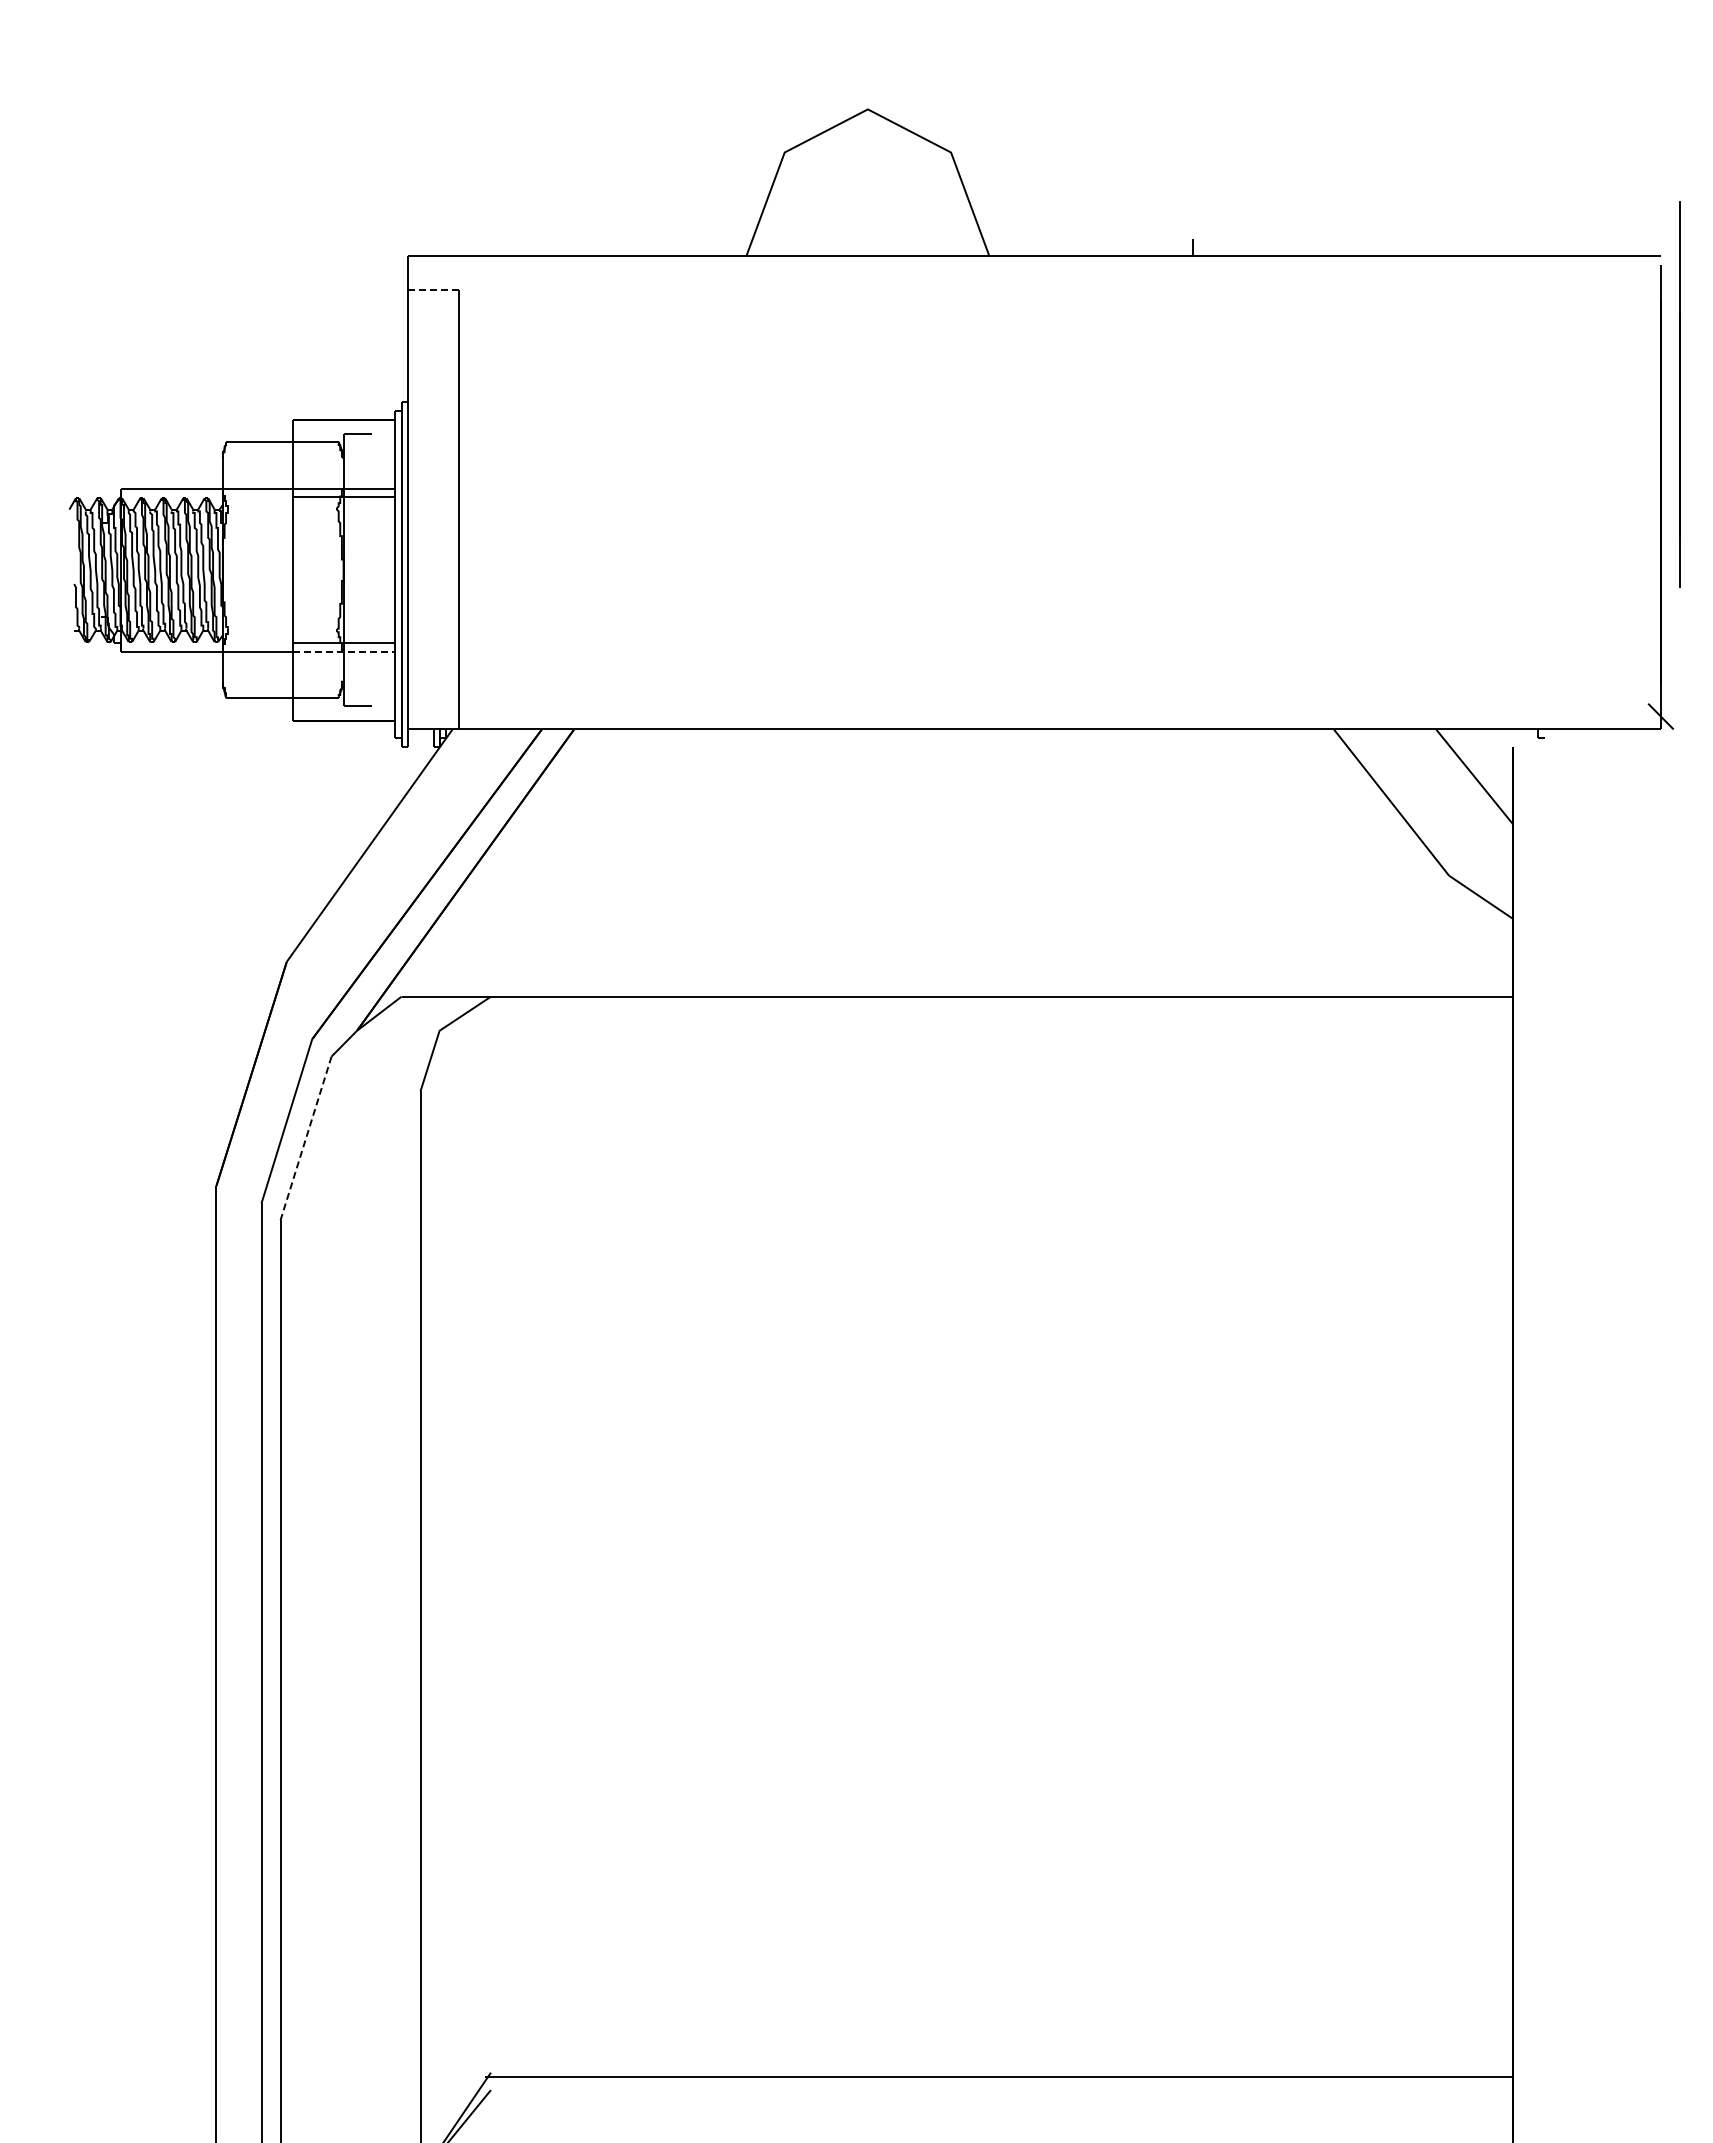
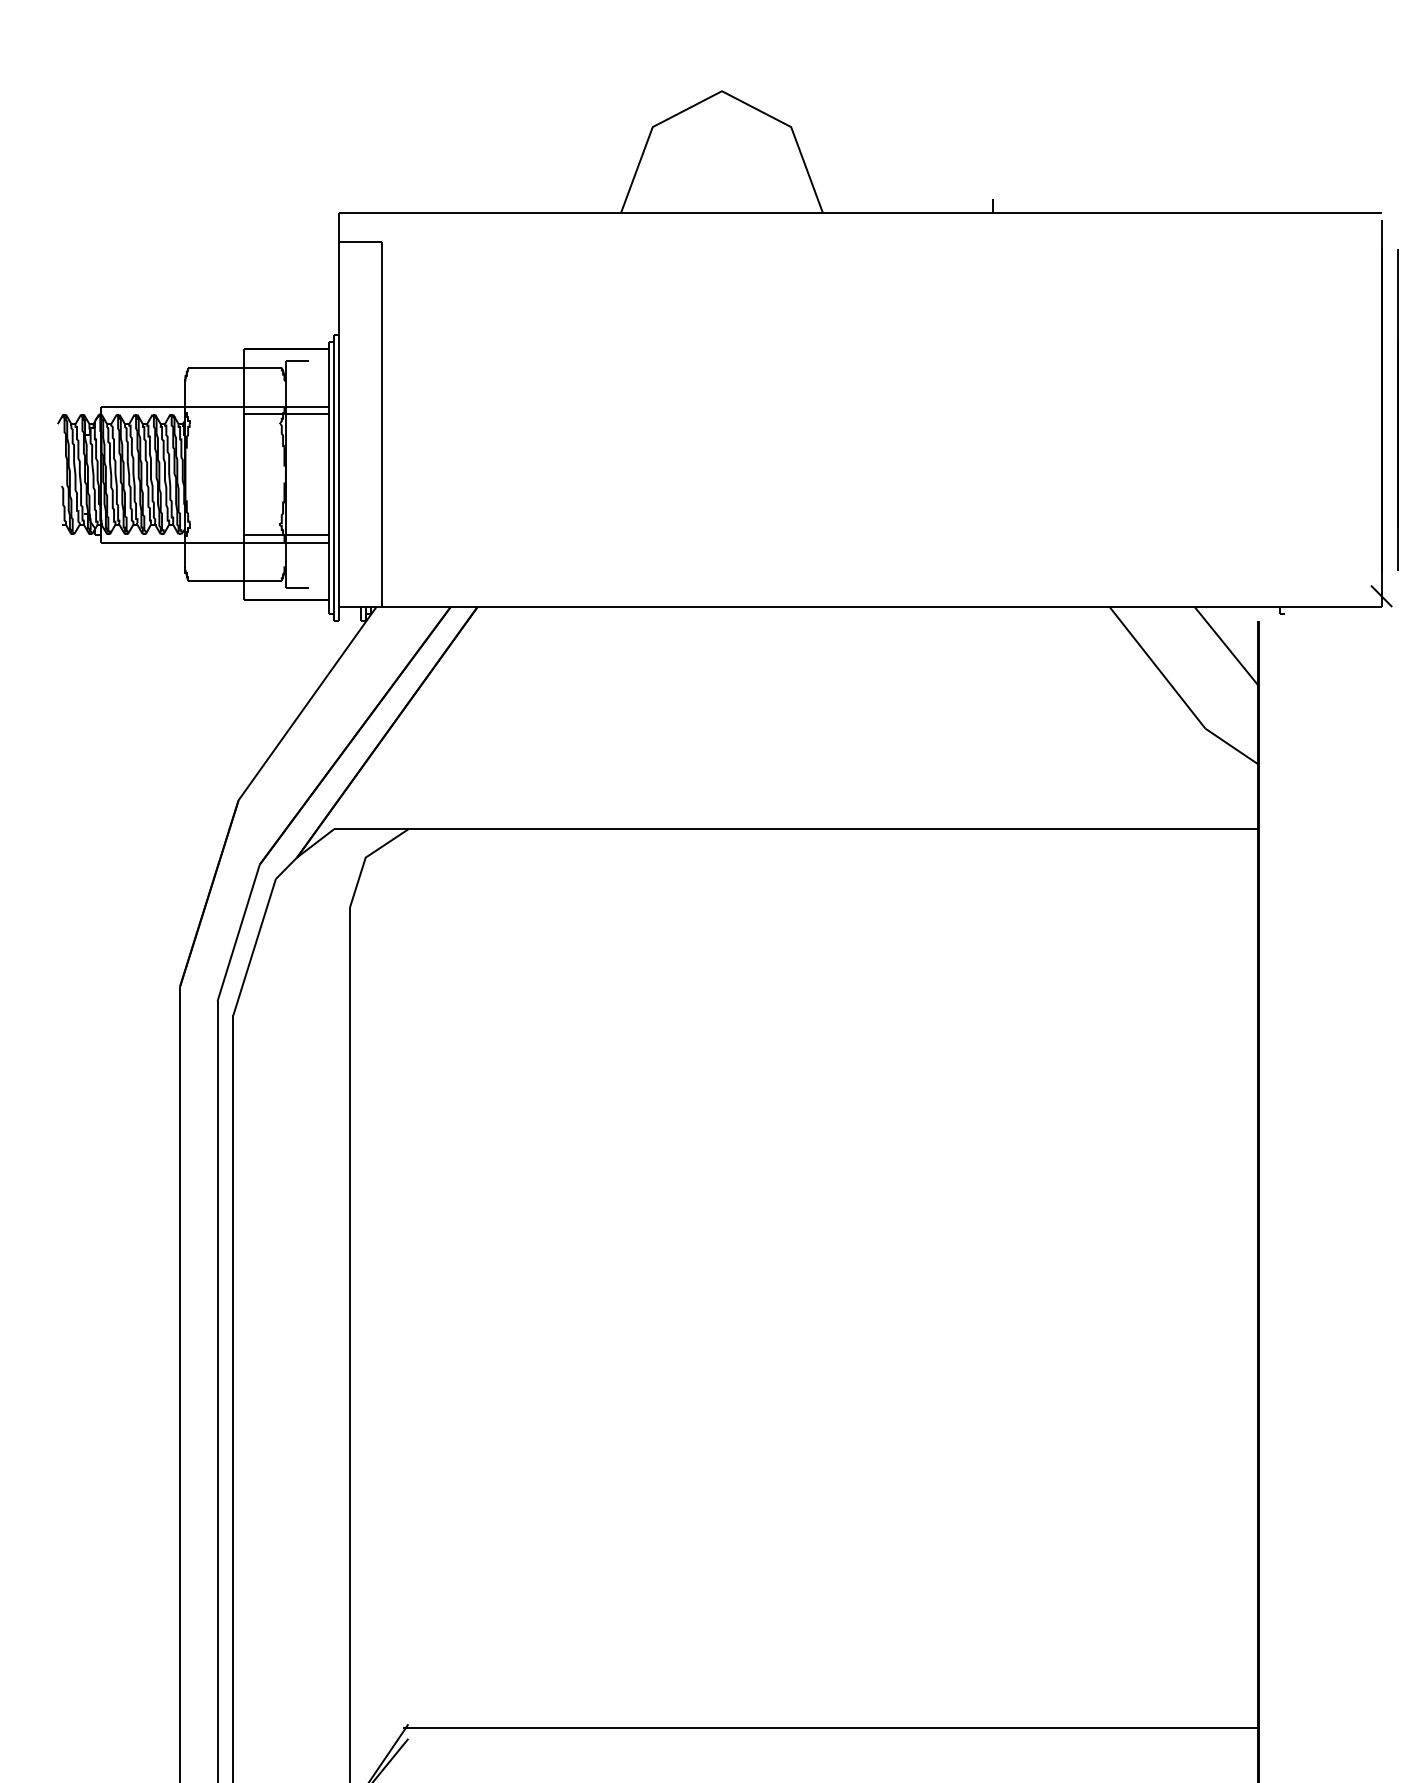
line: (433, 290) -> (360, 241), dashed -> solid
line: (1679, 394) -> (1397, 409), moved
line: (344, 652) -> (286, 542), dashed -> solid
line: (306, 1138) -> (255, 947), dashed -> solid

